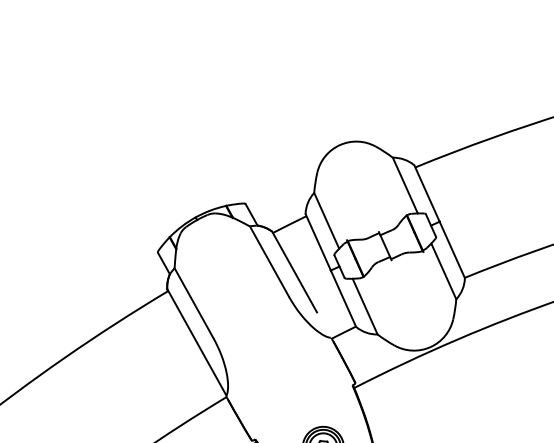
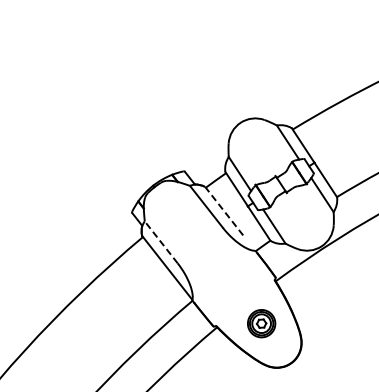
line: (294, 272) -> (224, 211), solid -> dashed
line: (194, 303) -> (161, 242), solid -> dashed

